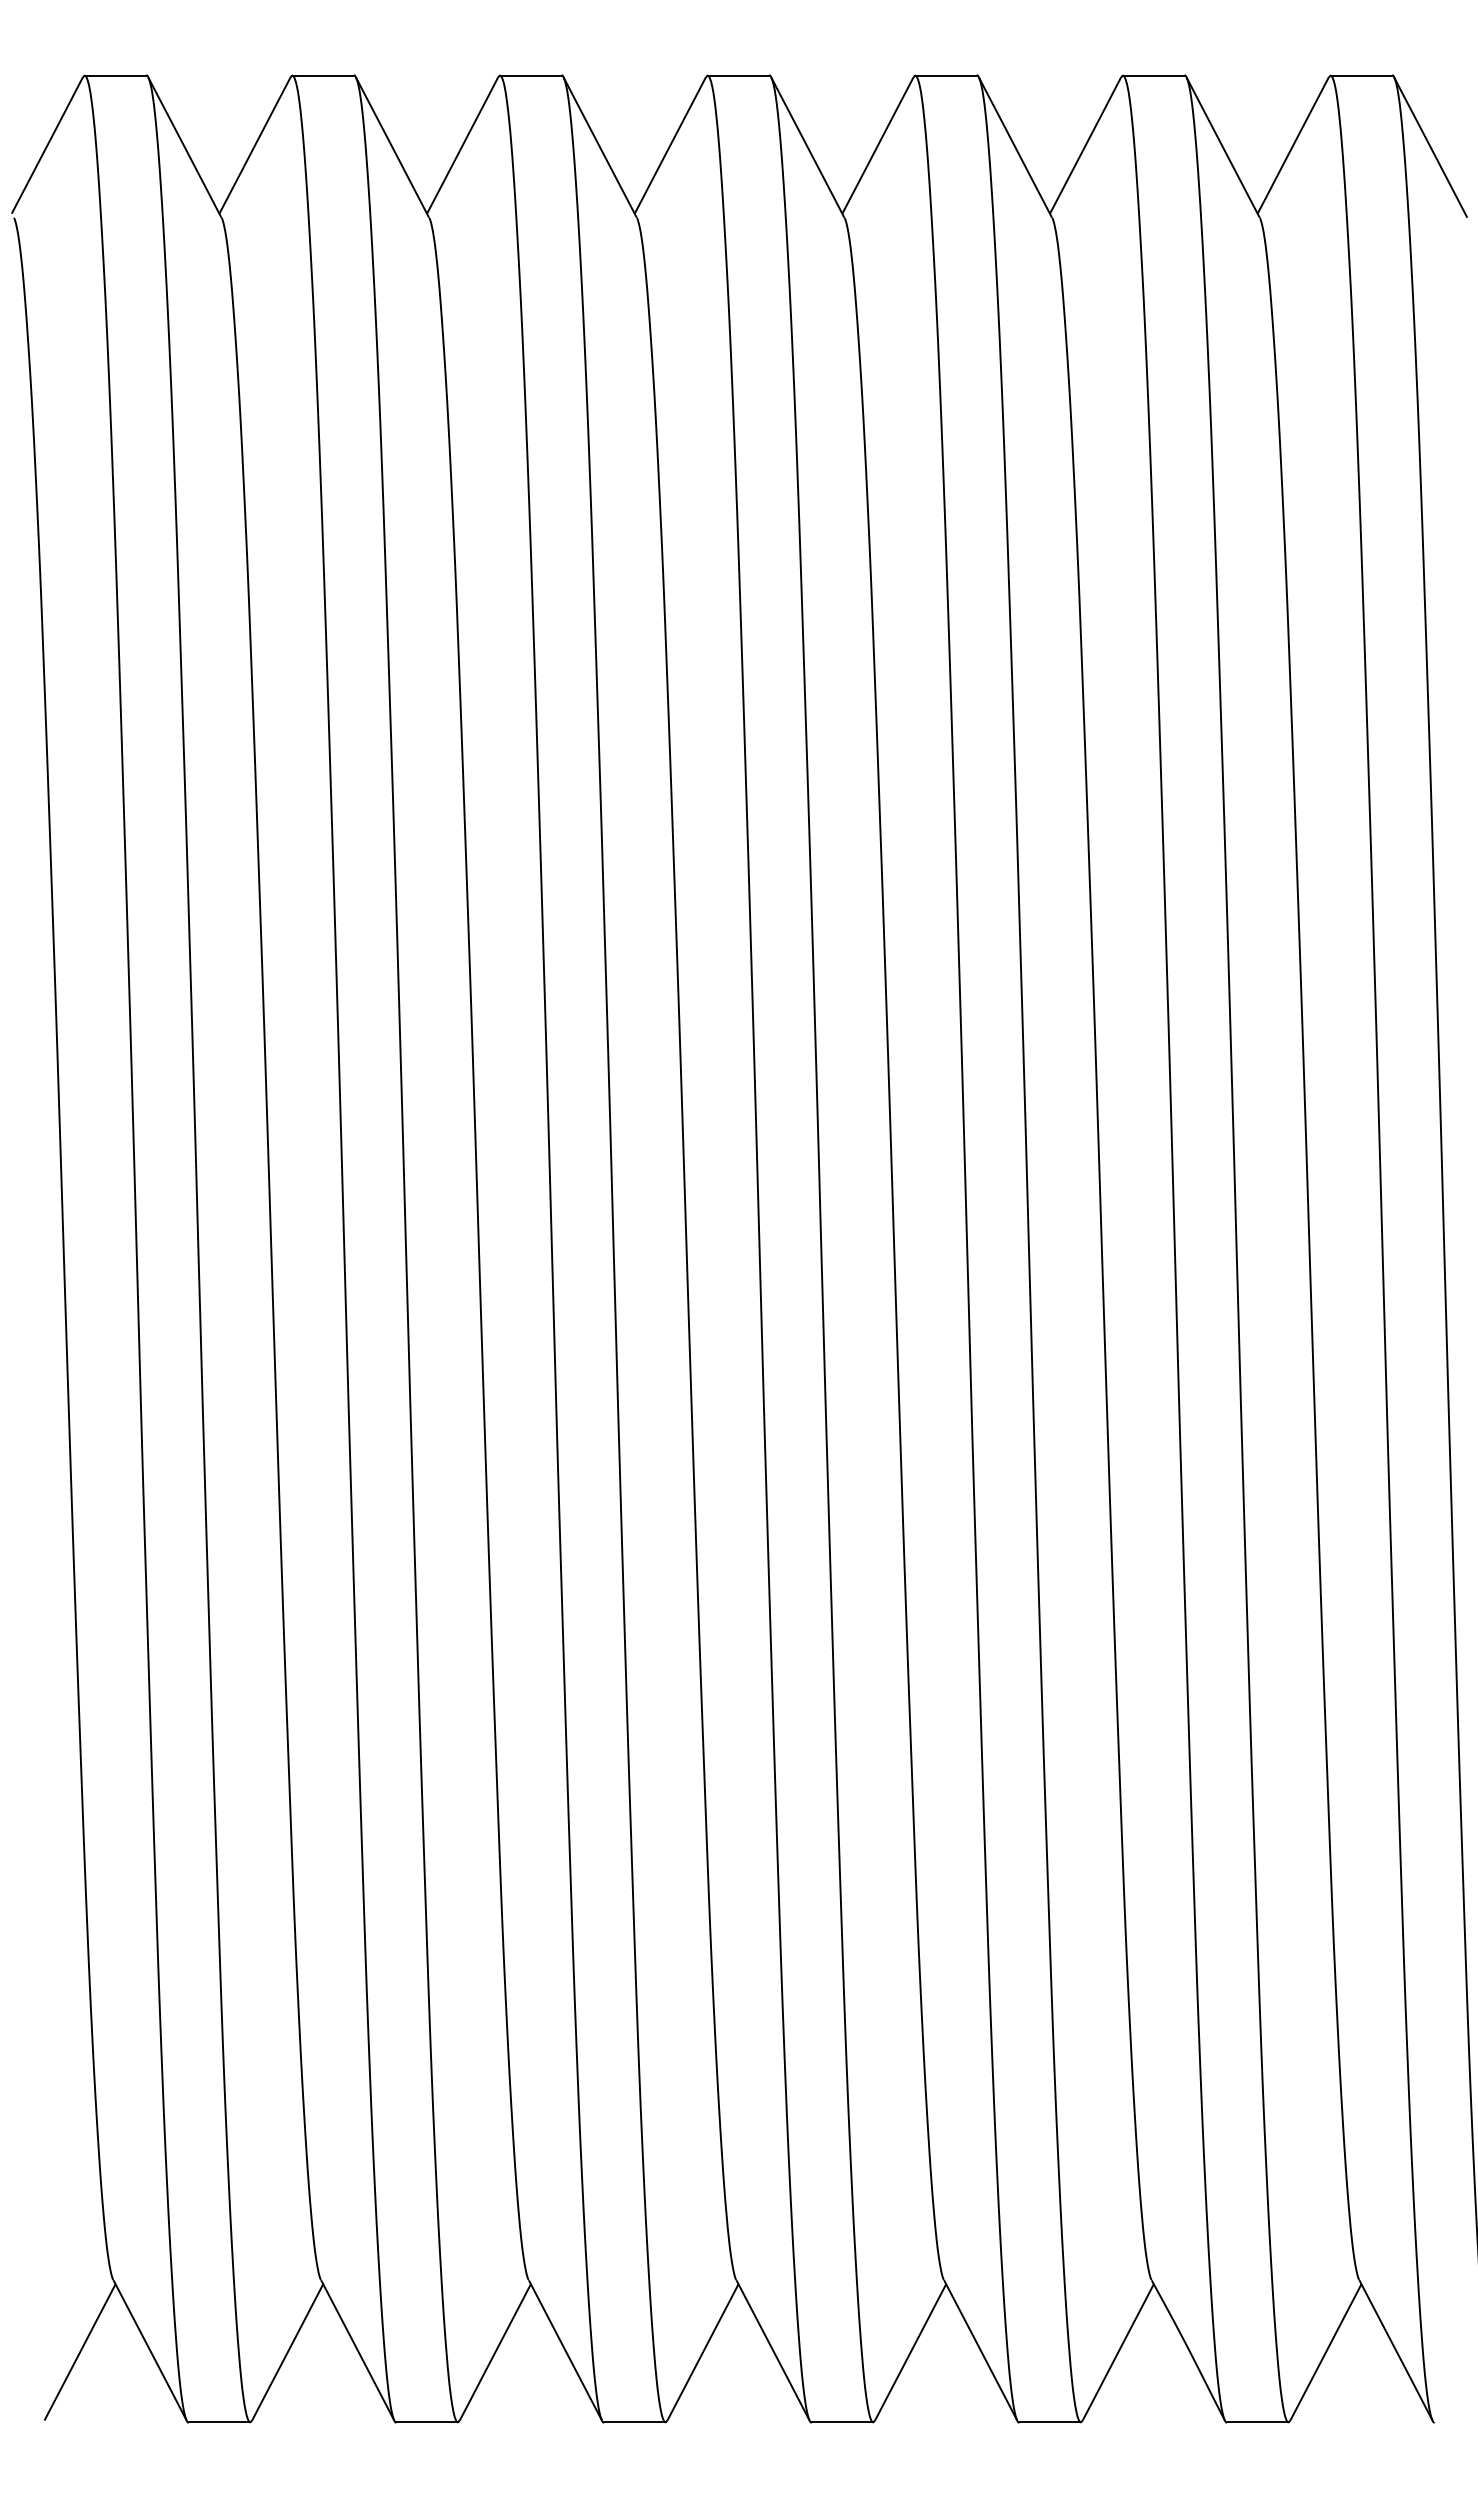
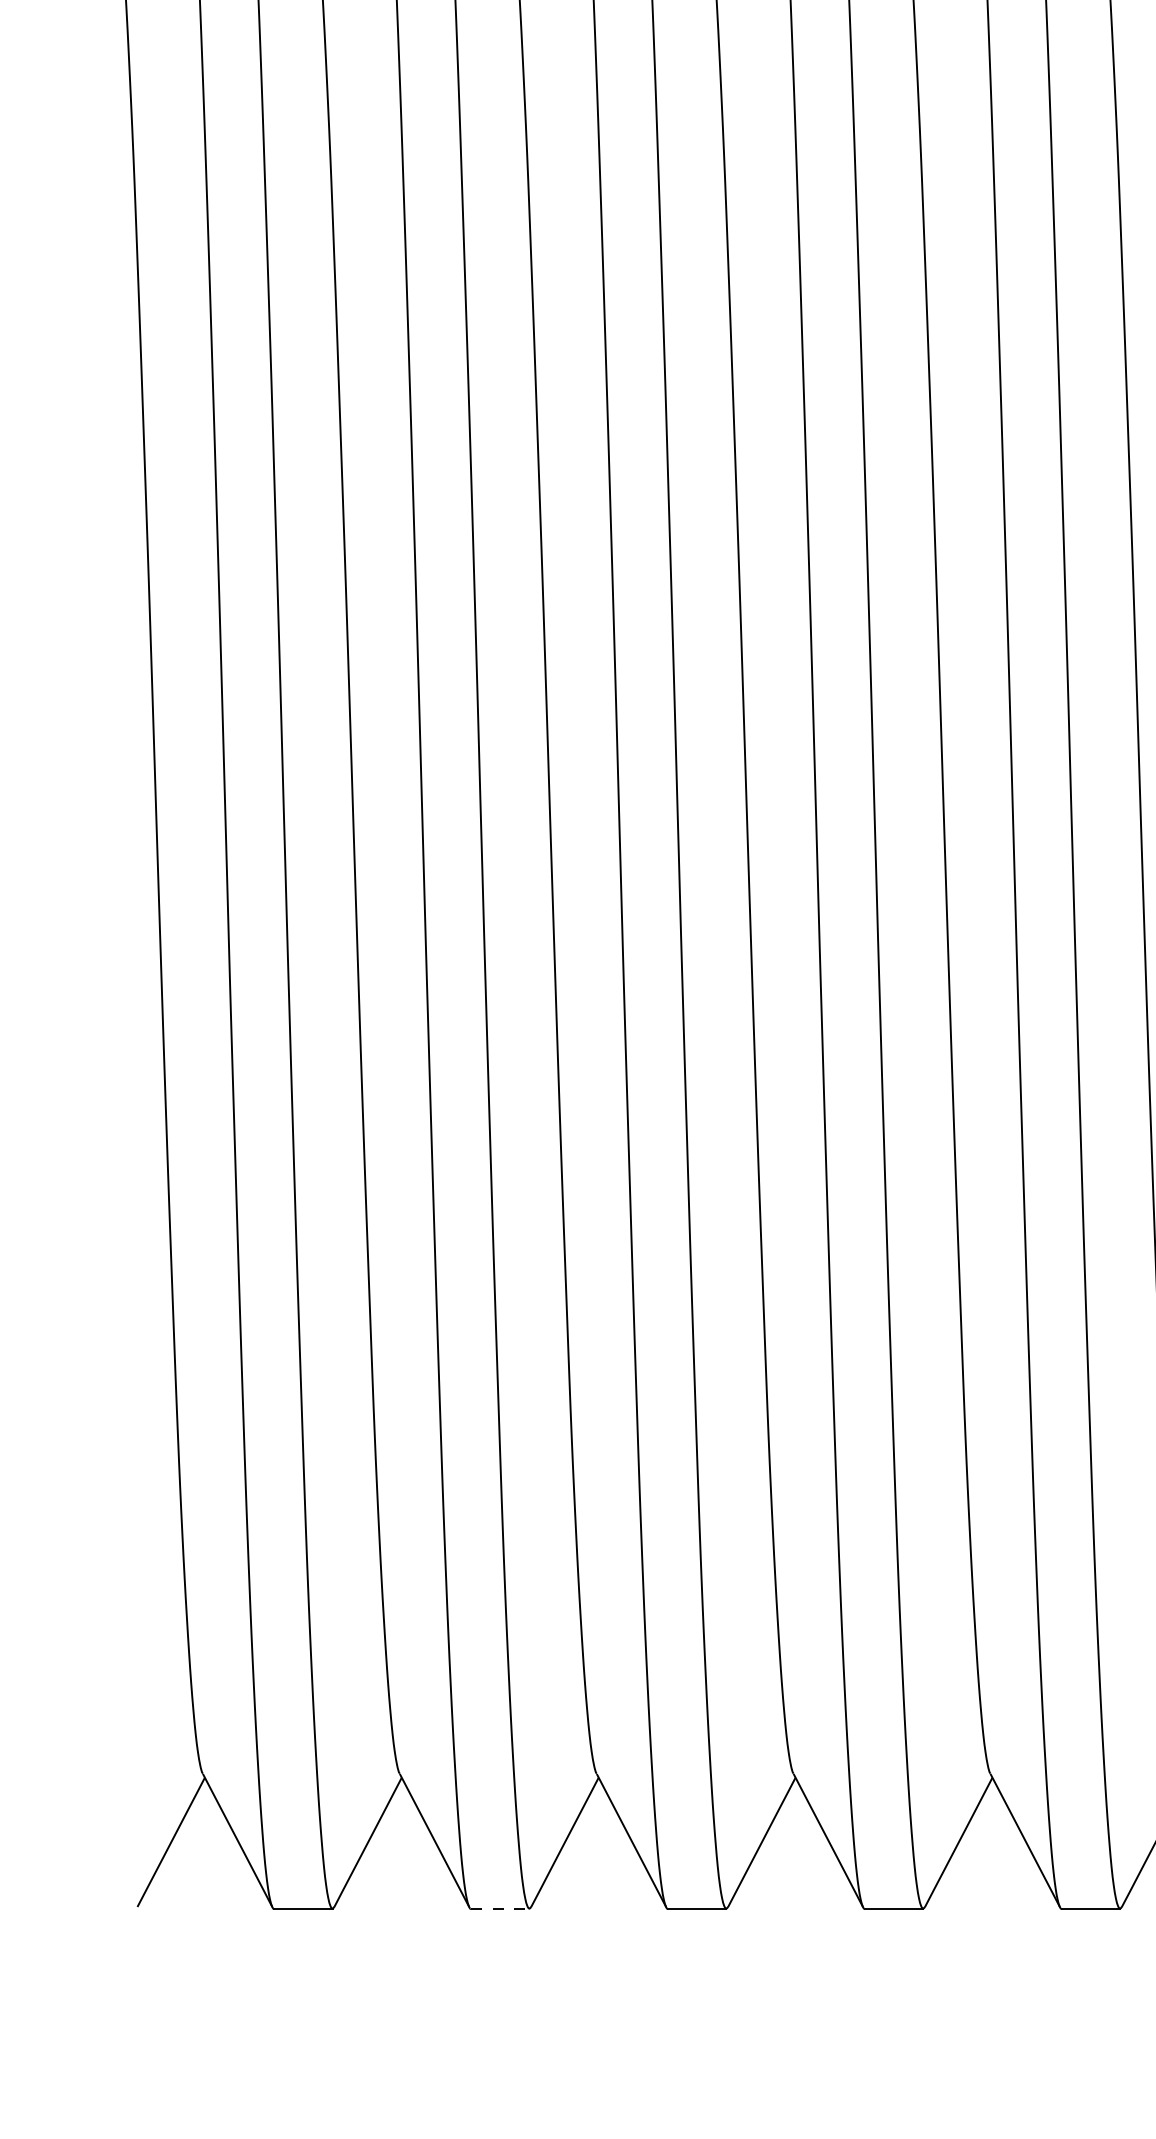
line: (427, 2422) -> (500, 1908), solid -> dashed

